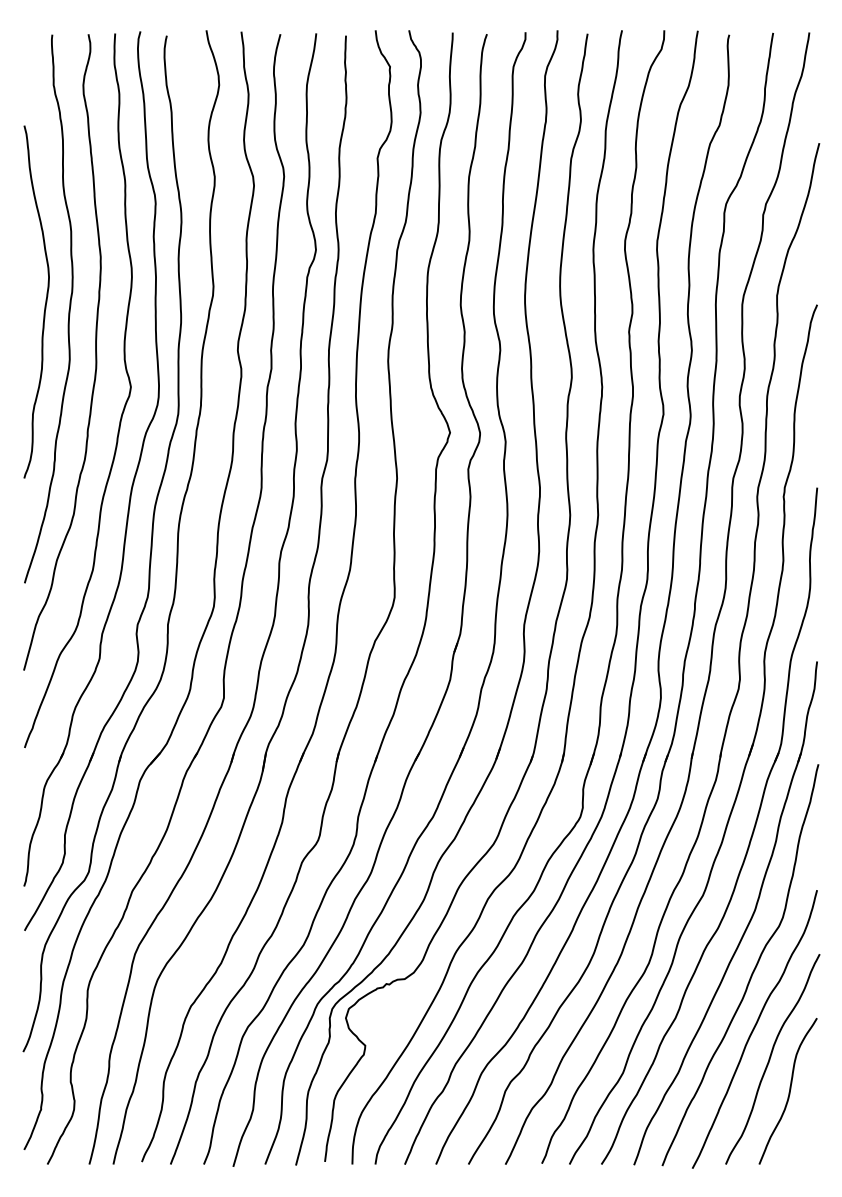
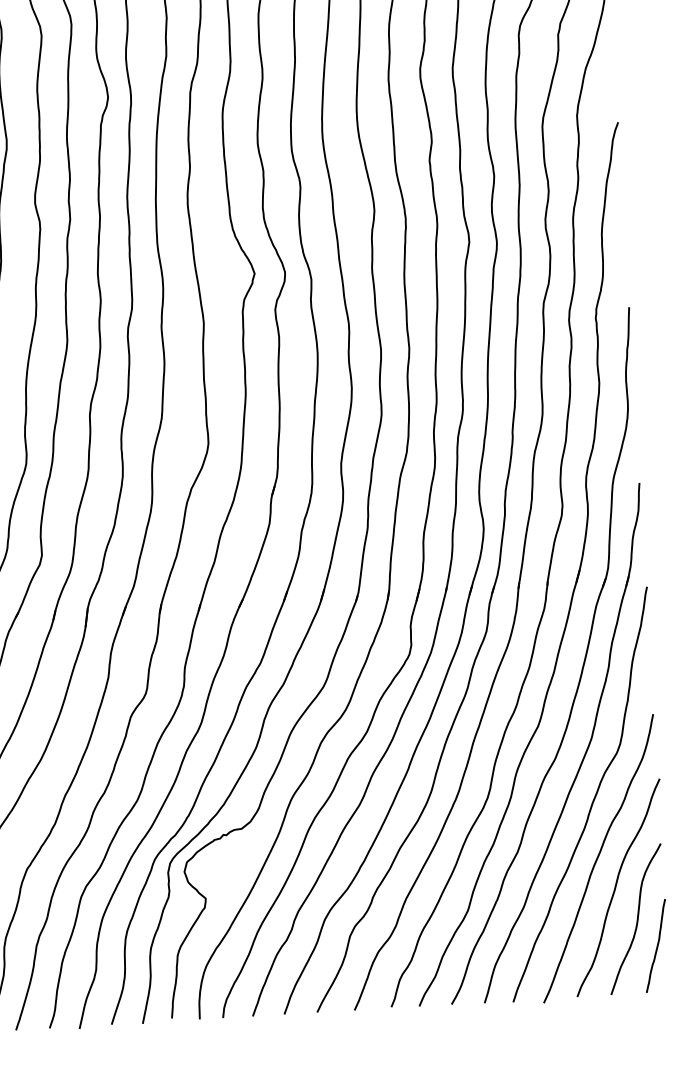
curve: (806, 1119) -> (656, 946), added

